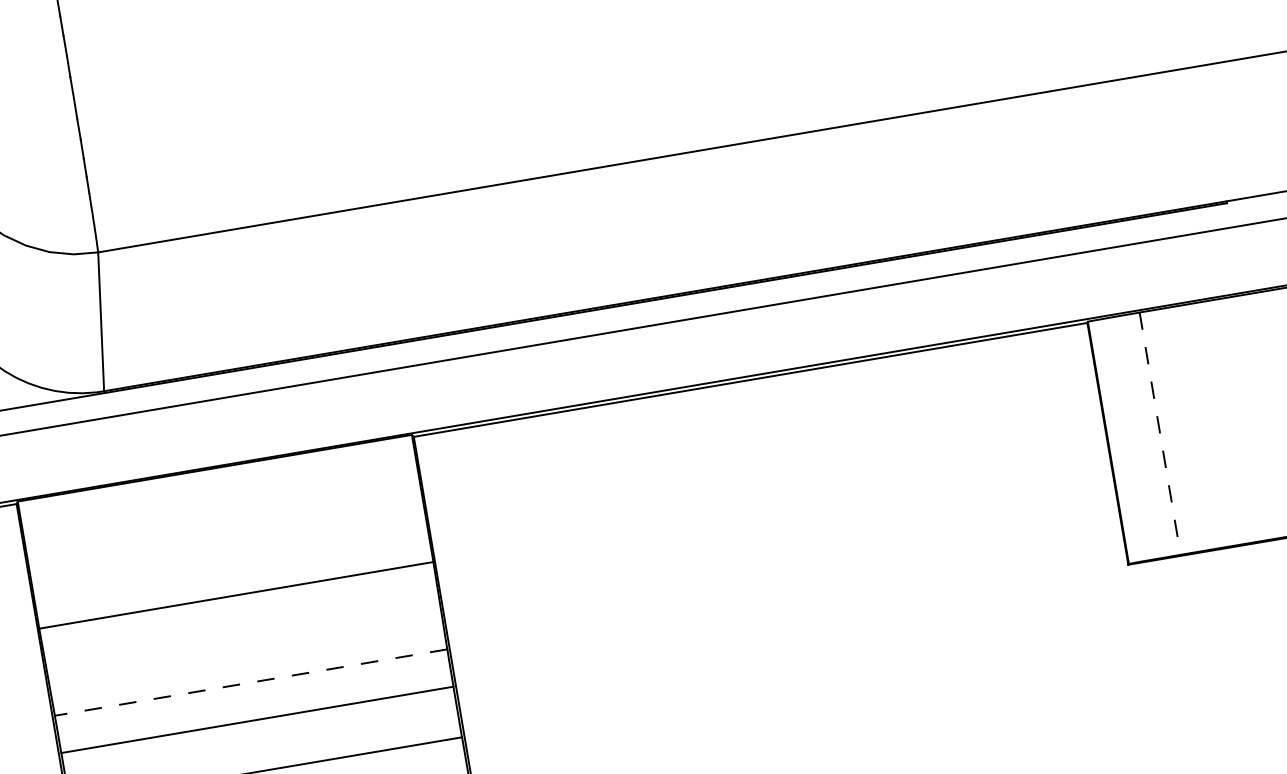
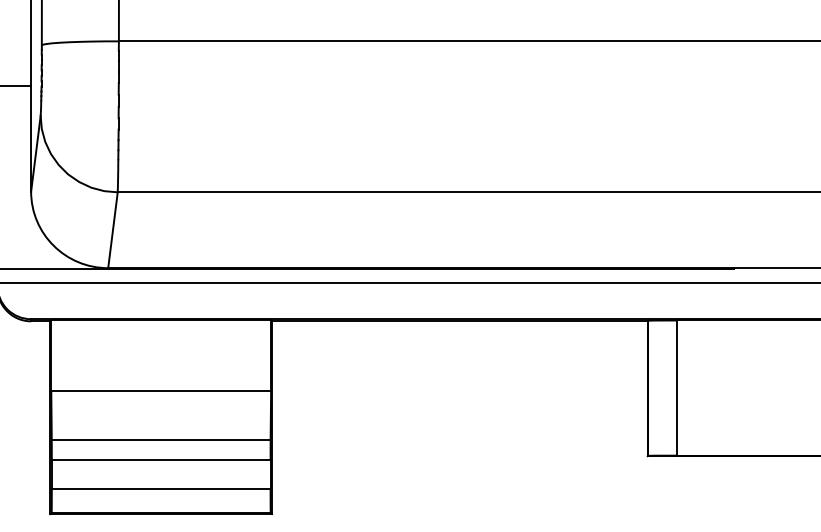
line: (1161, 434) -> (677, 388), dashed -> solid
line: (249, 682) -> (160, 439), dashed -> solid

